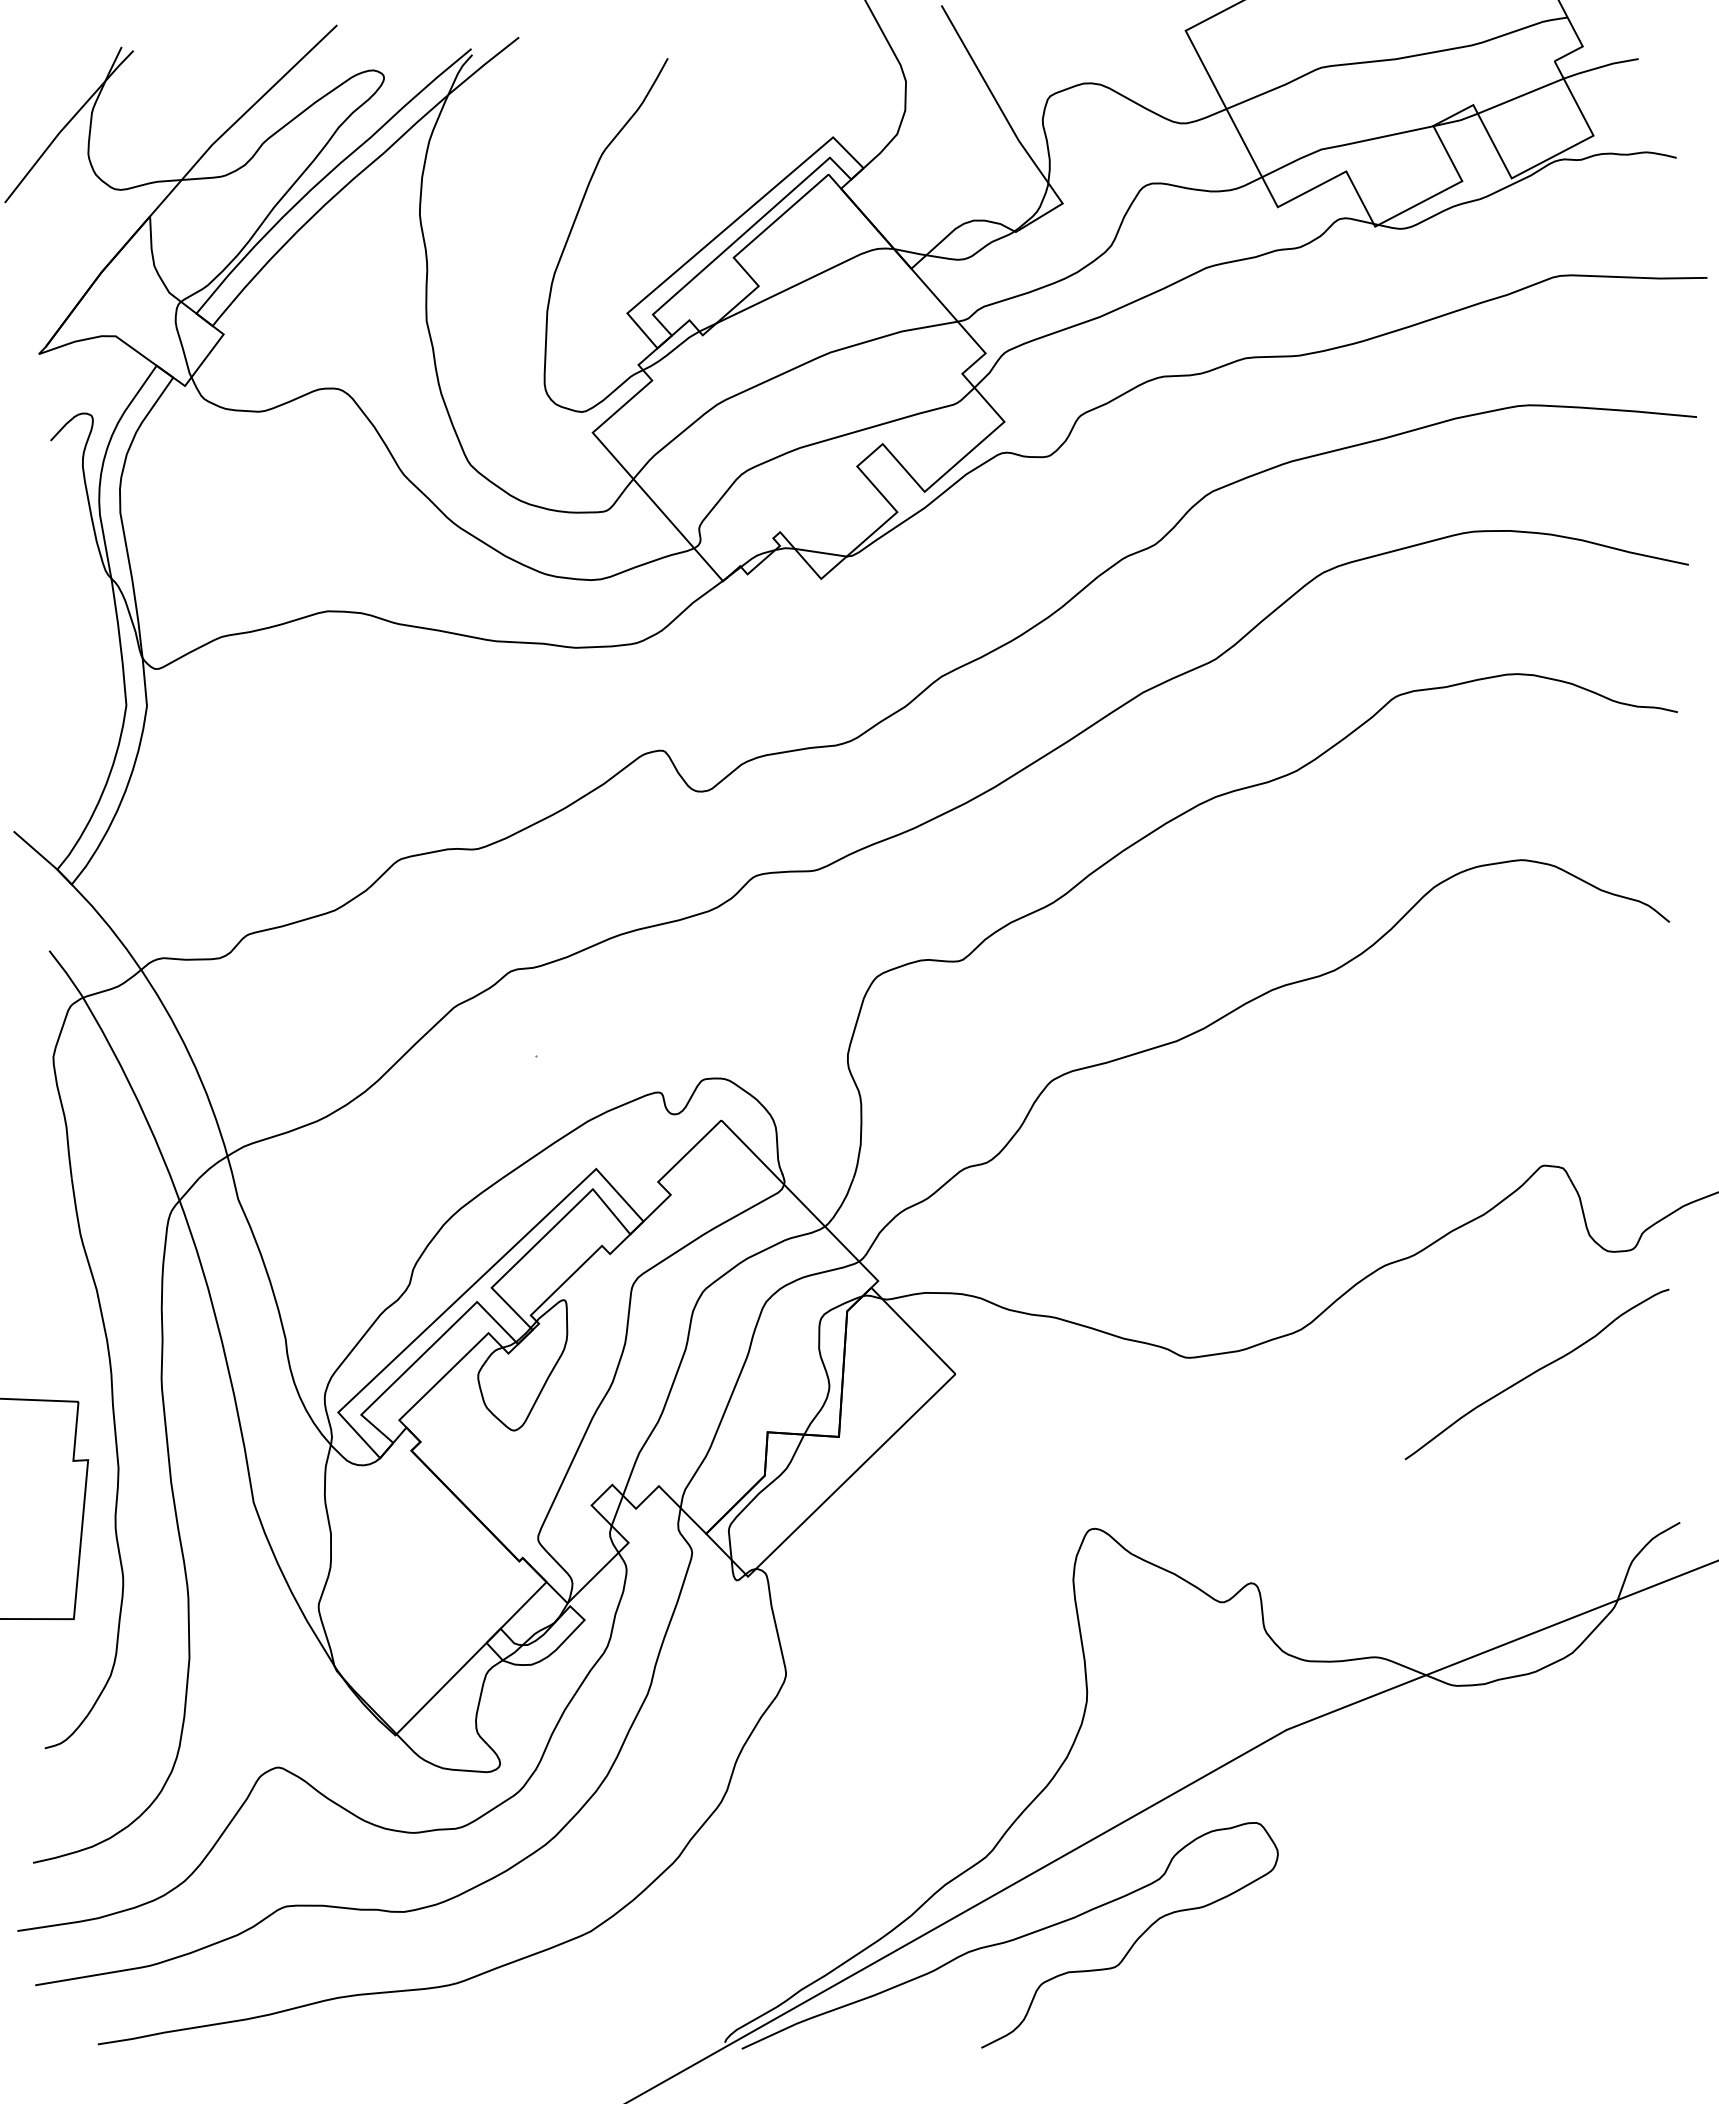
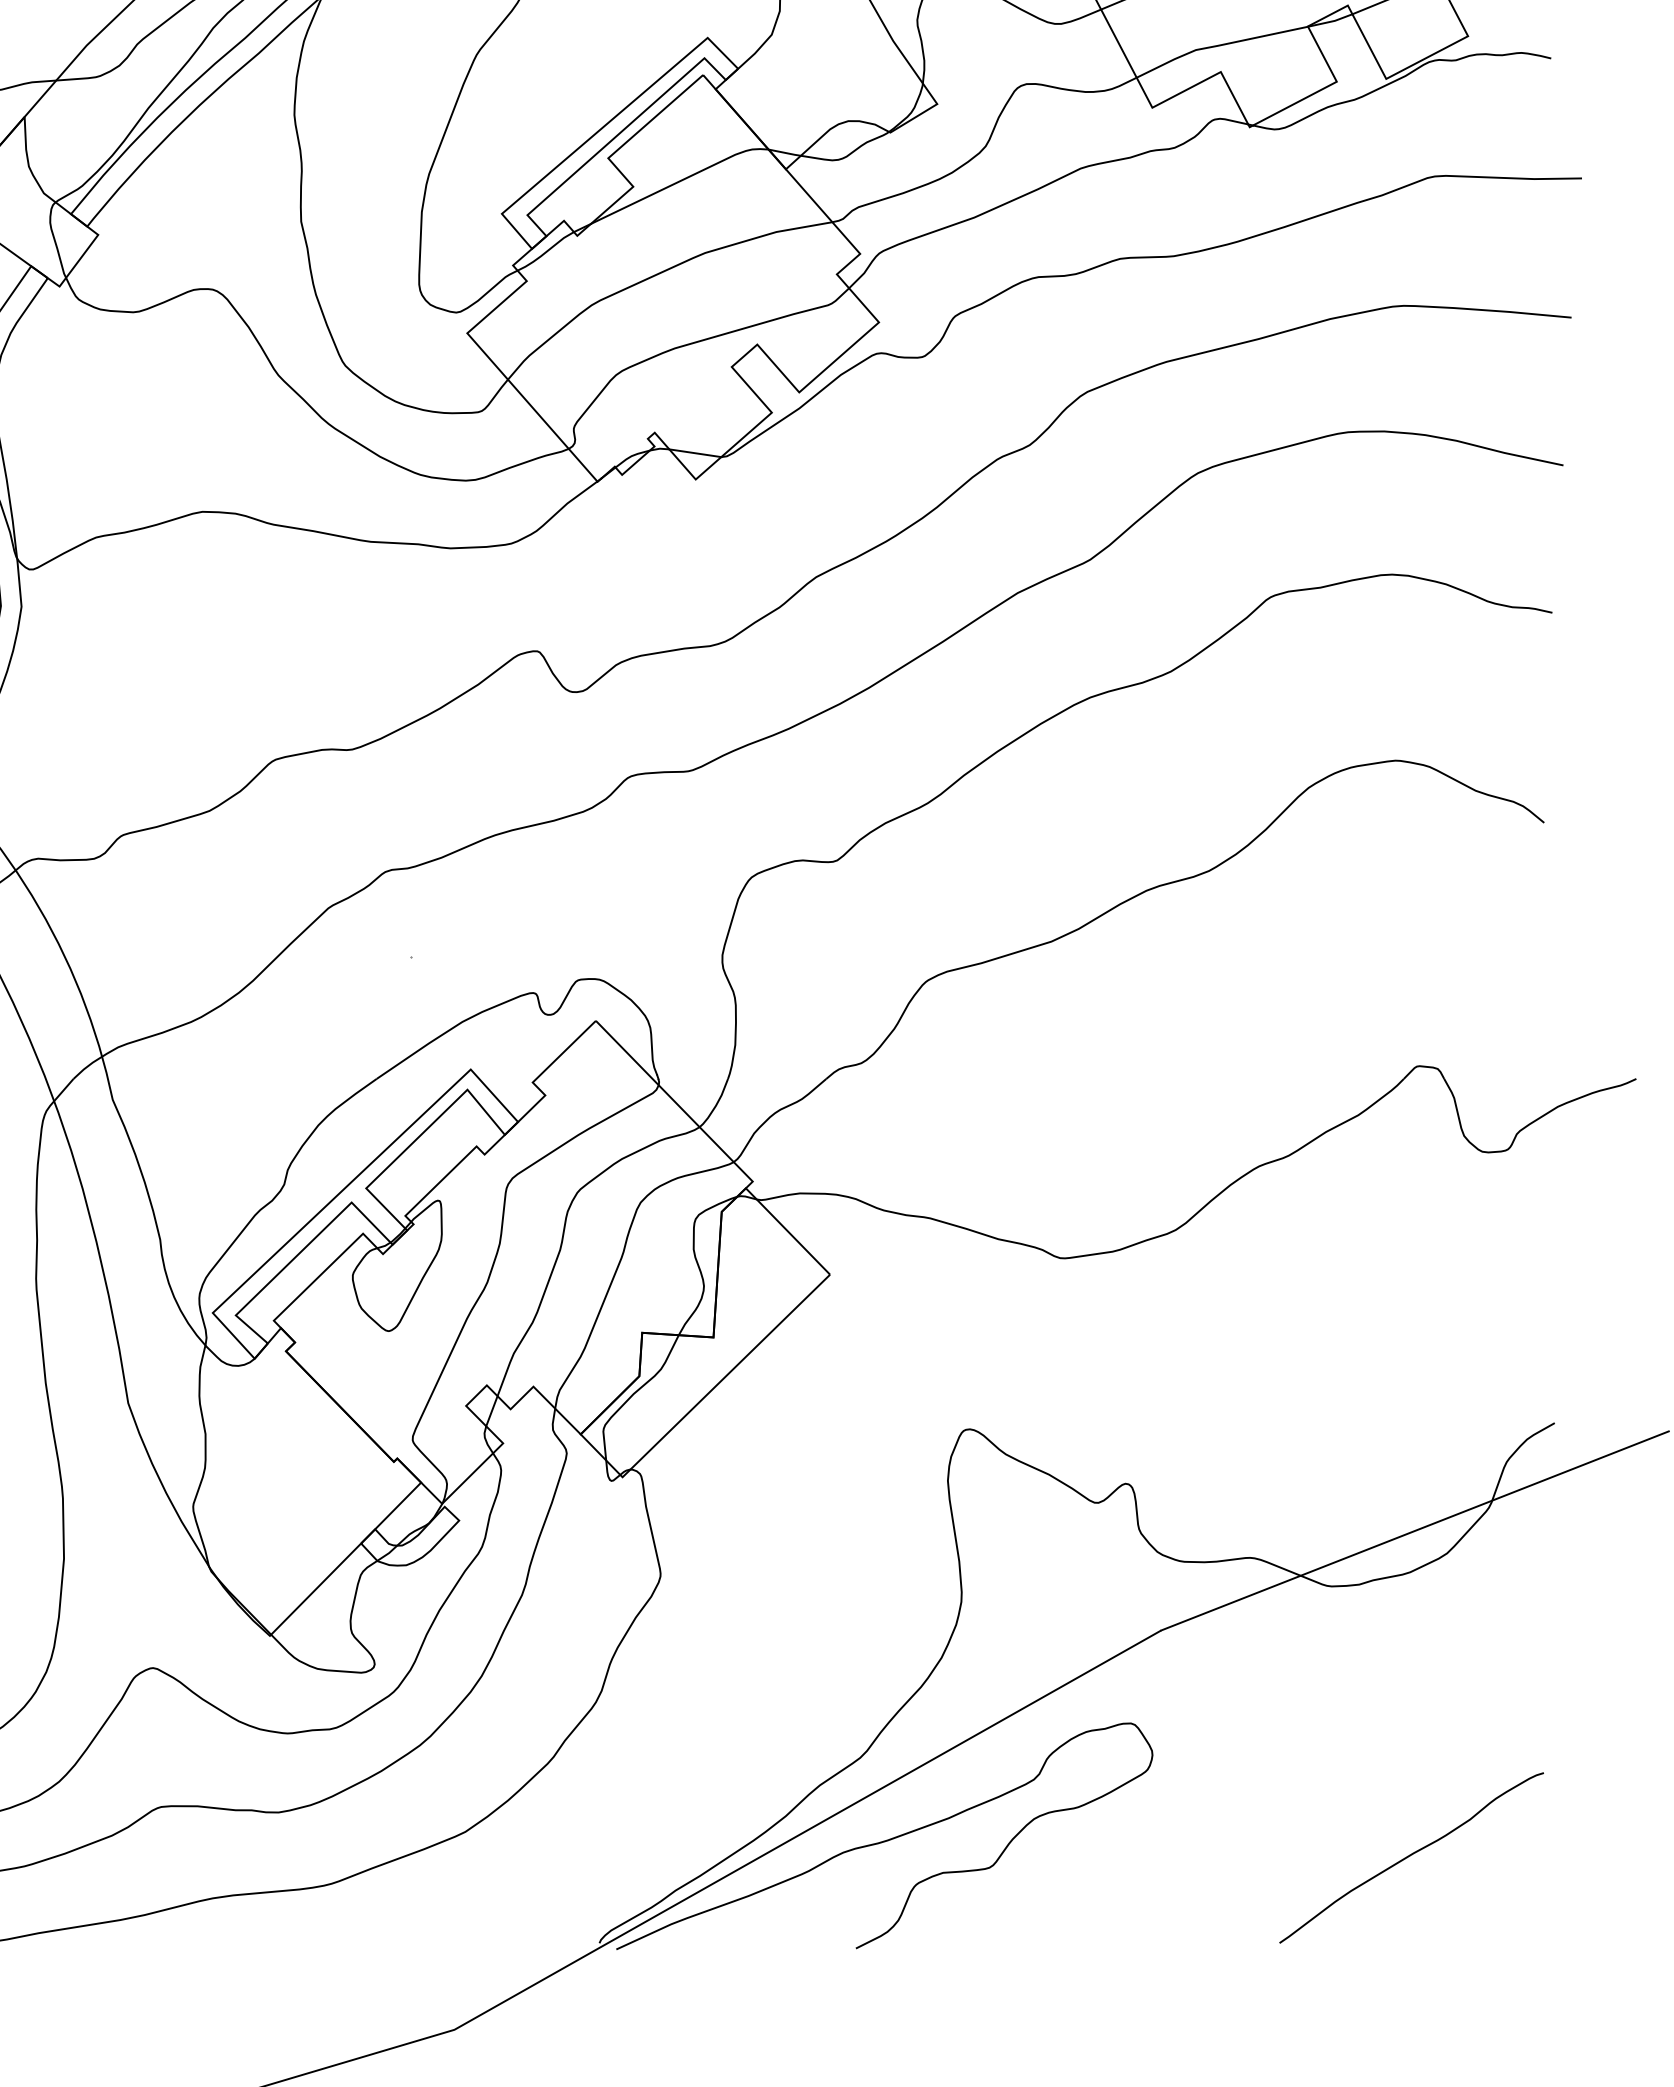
curve: (1536, 1372) -> (1411, 1856), moved

